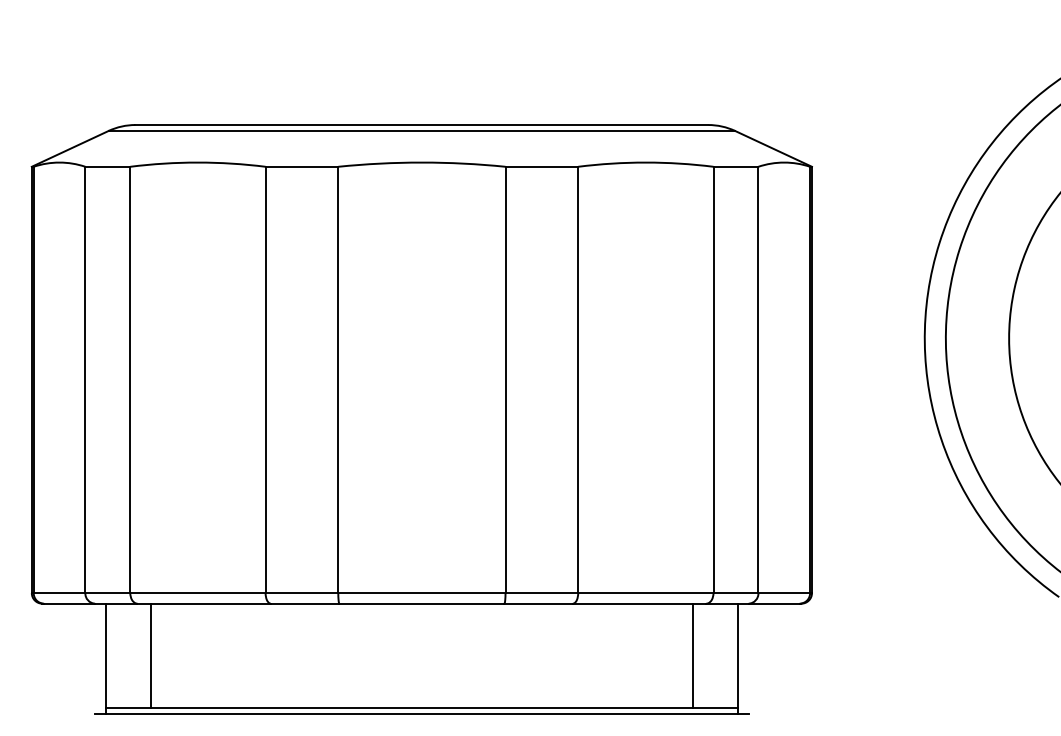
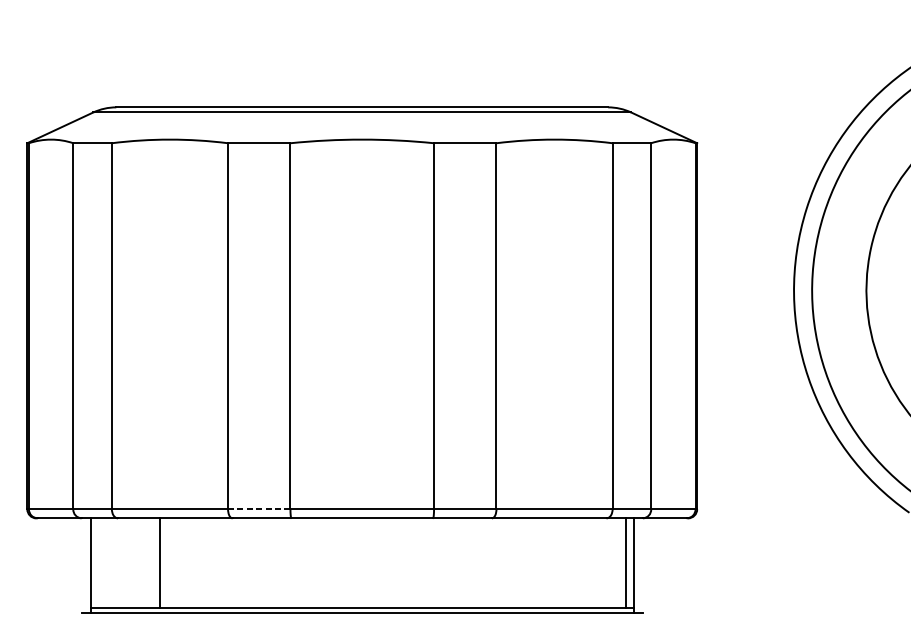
line: (301, 593) -> (258, 509), solid -> dashed
line: (150, 655) -> (159, 562), moved
line: (692, 655) -> (625, 562), moved

